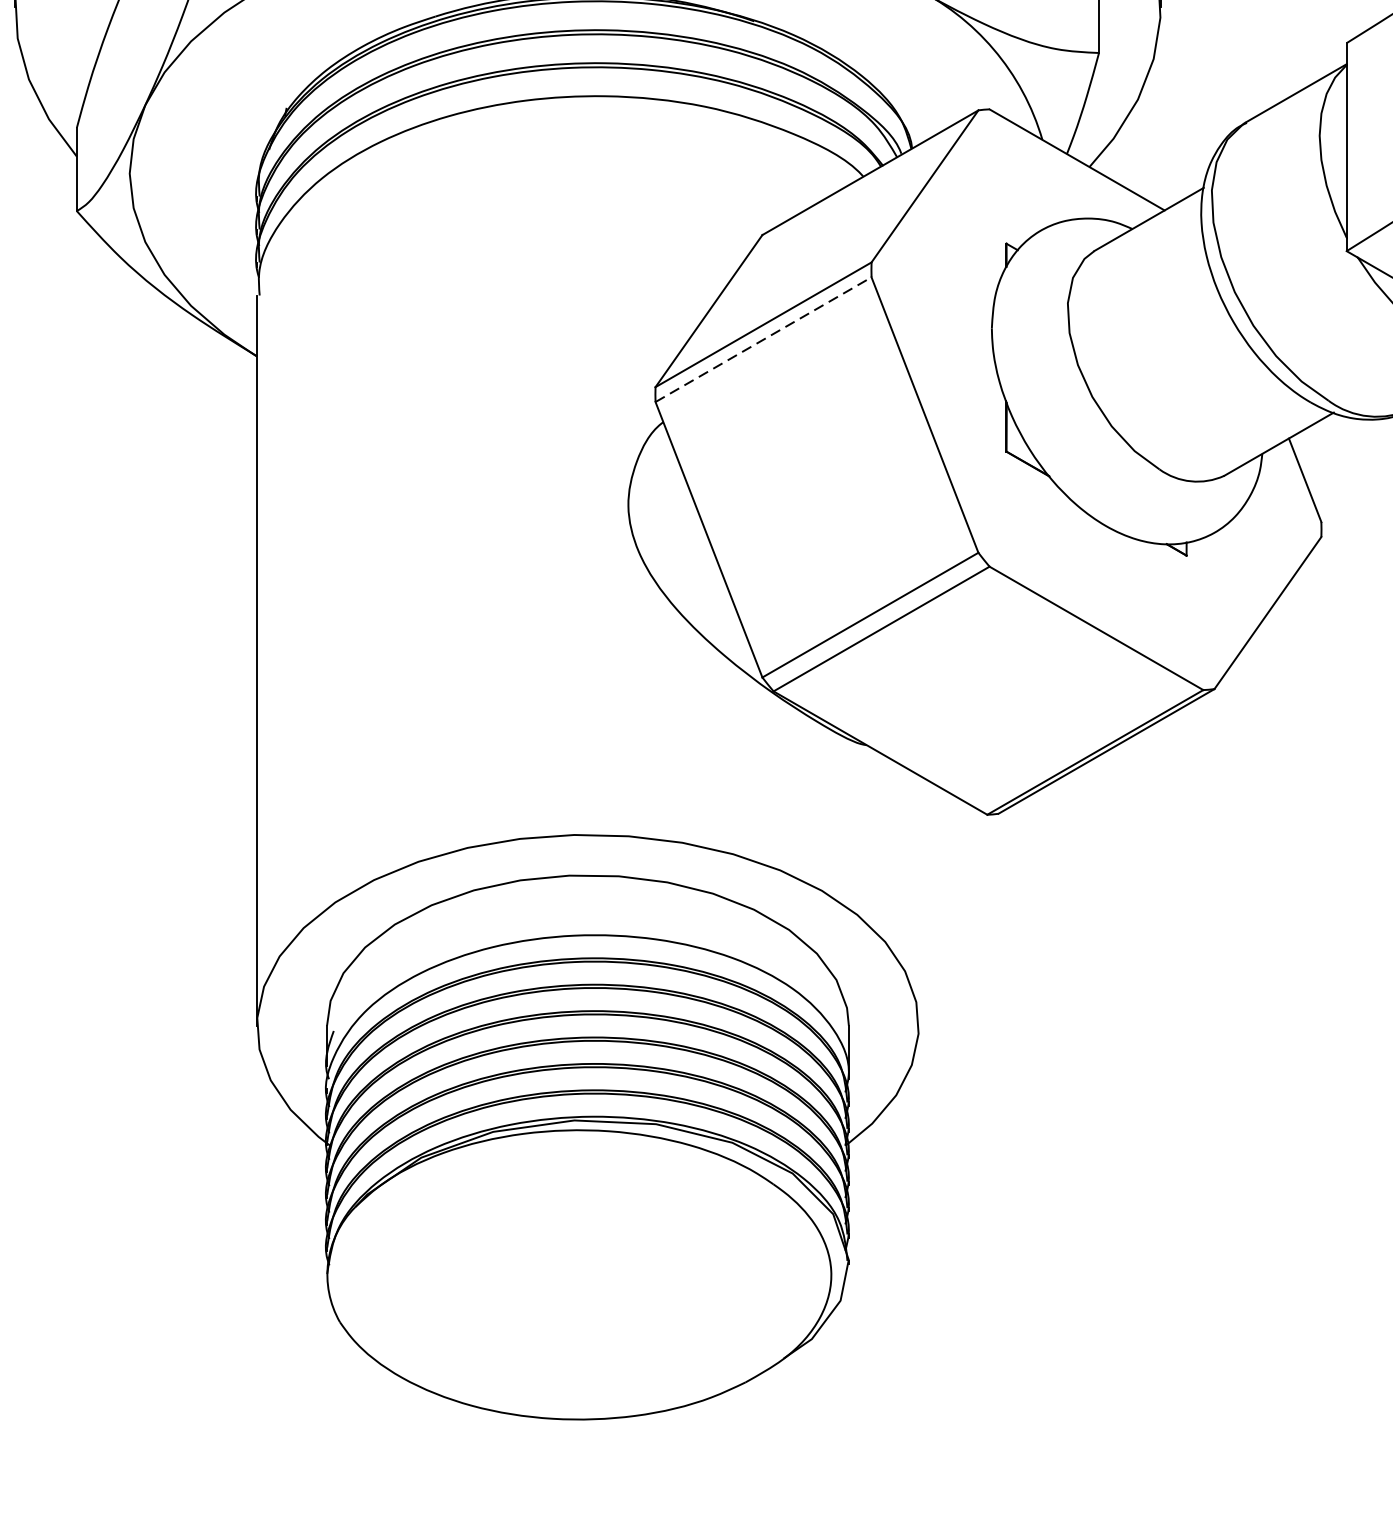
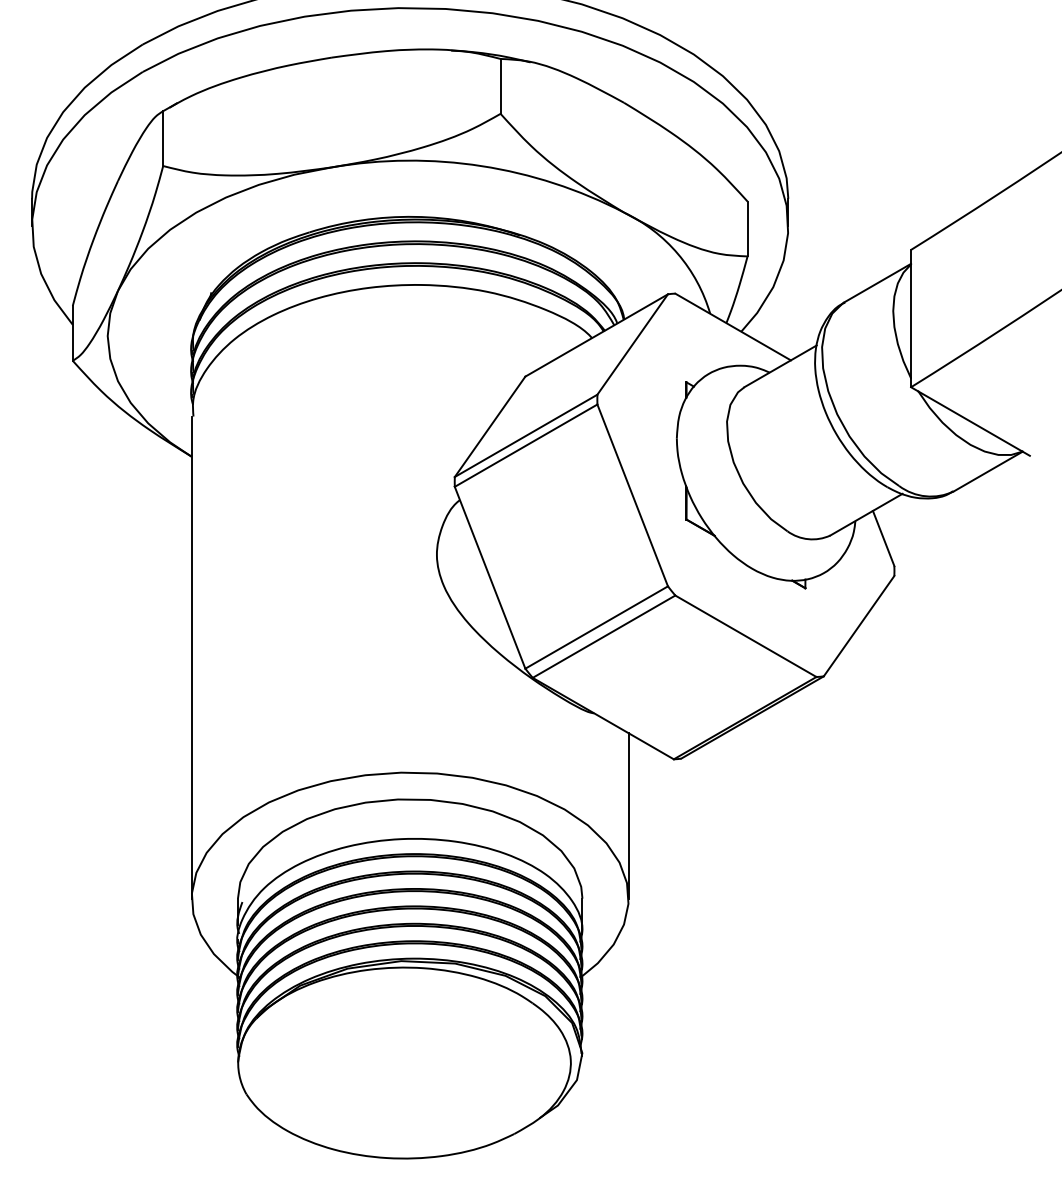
line: (764, 339) -> (526, 445), dashed -> solid
line: (918, 899) -> (628, 815), added

